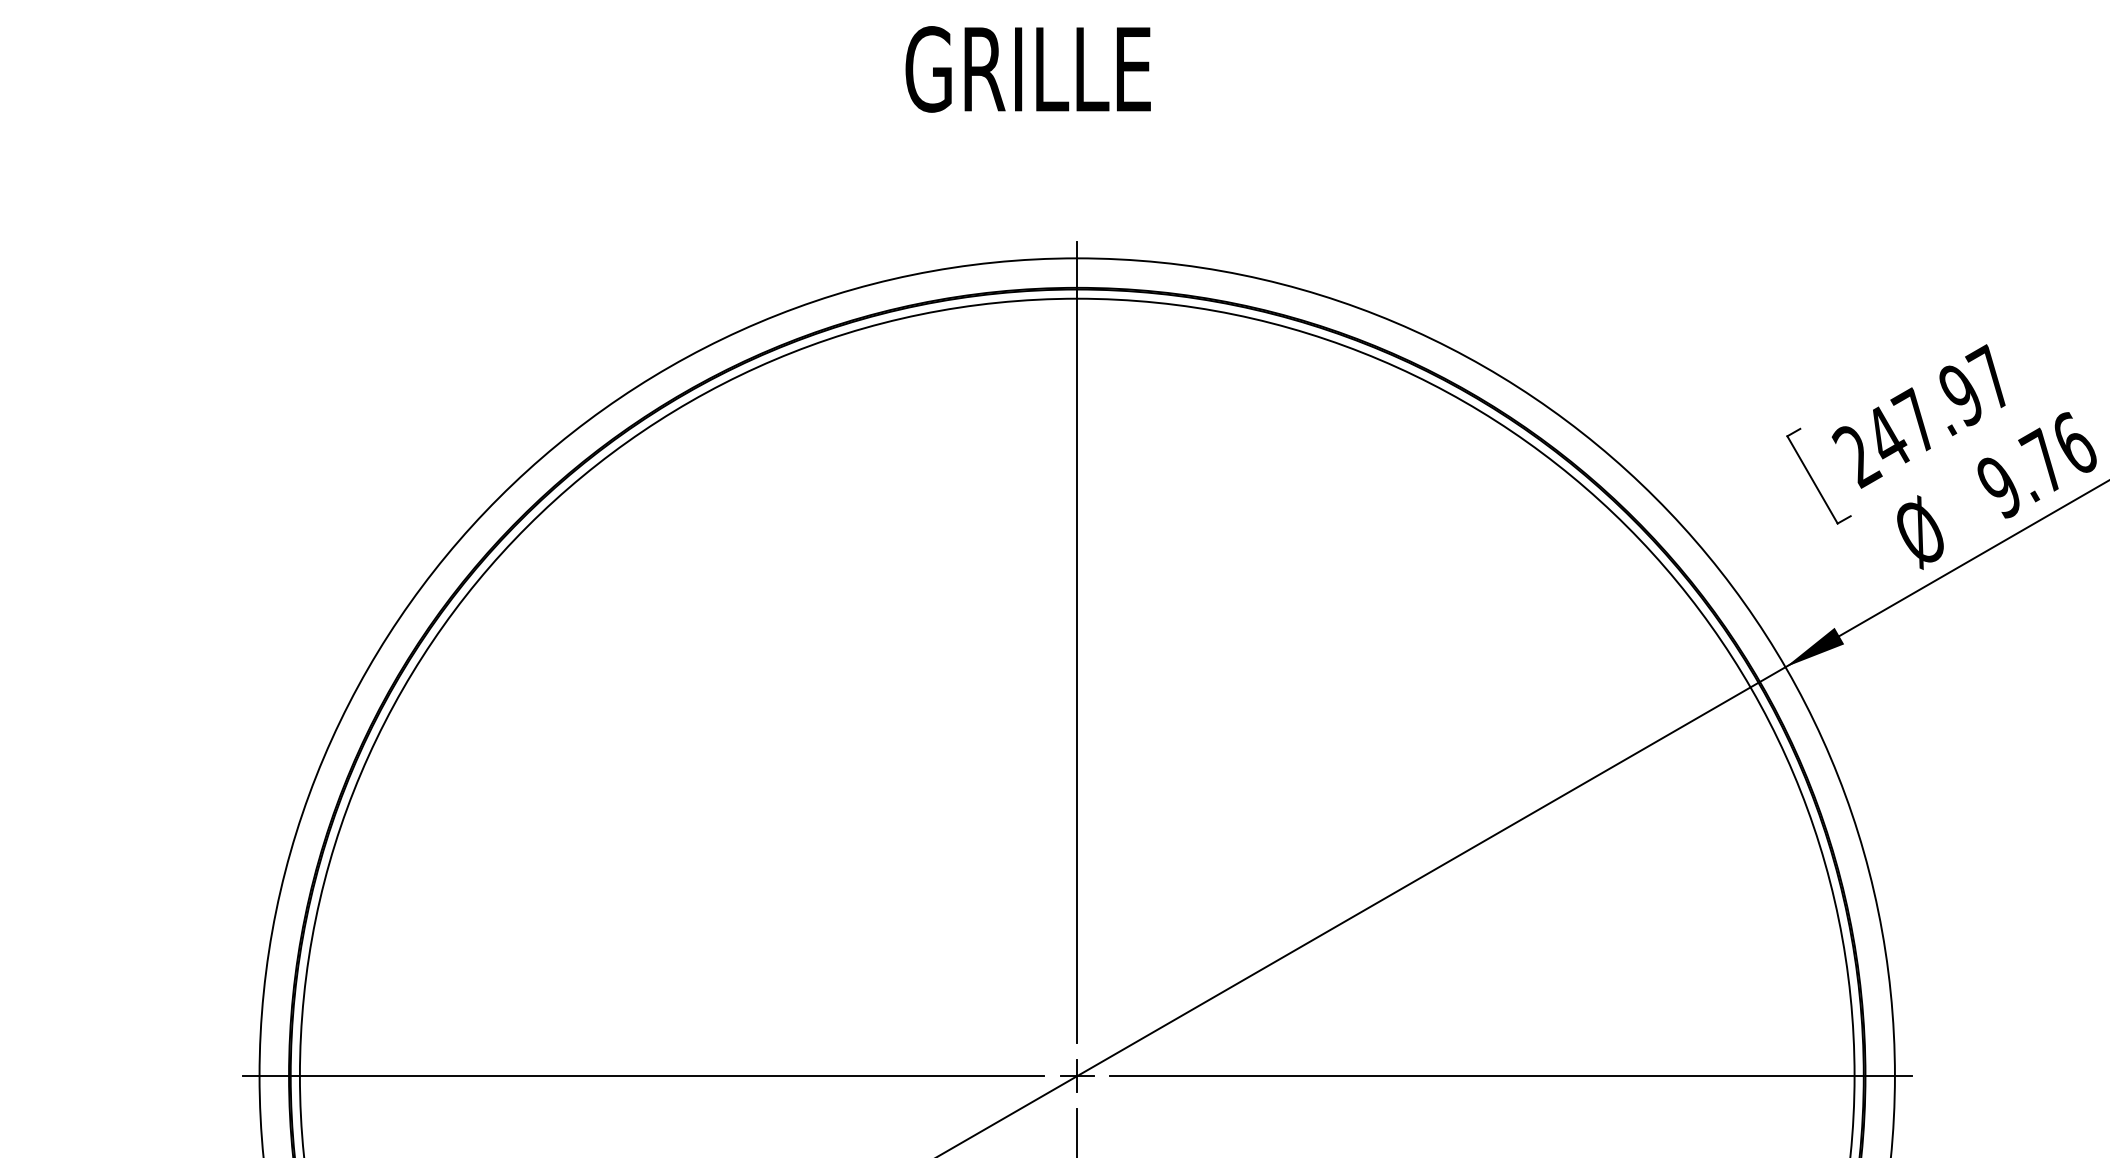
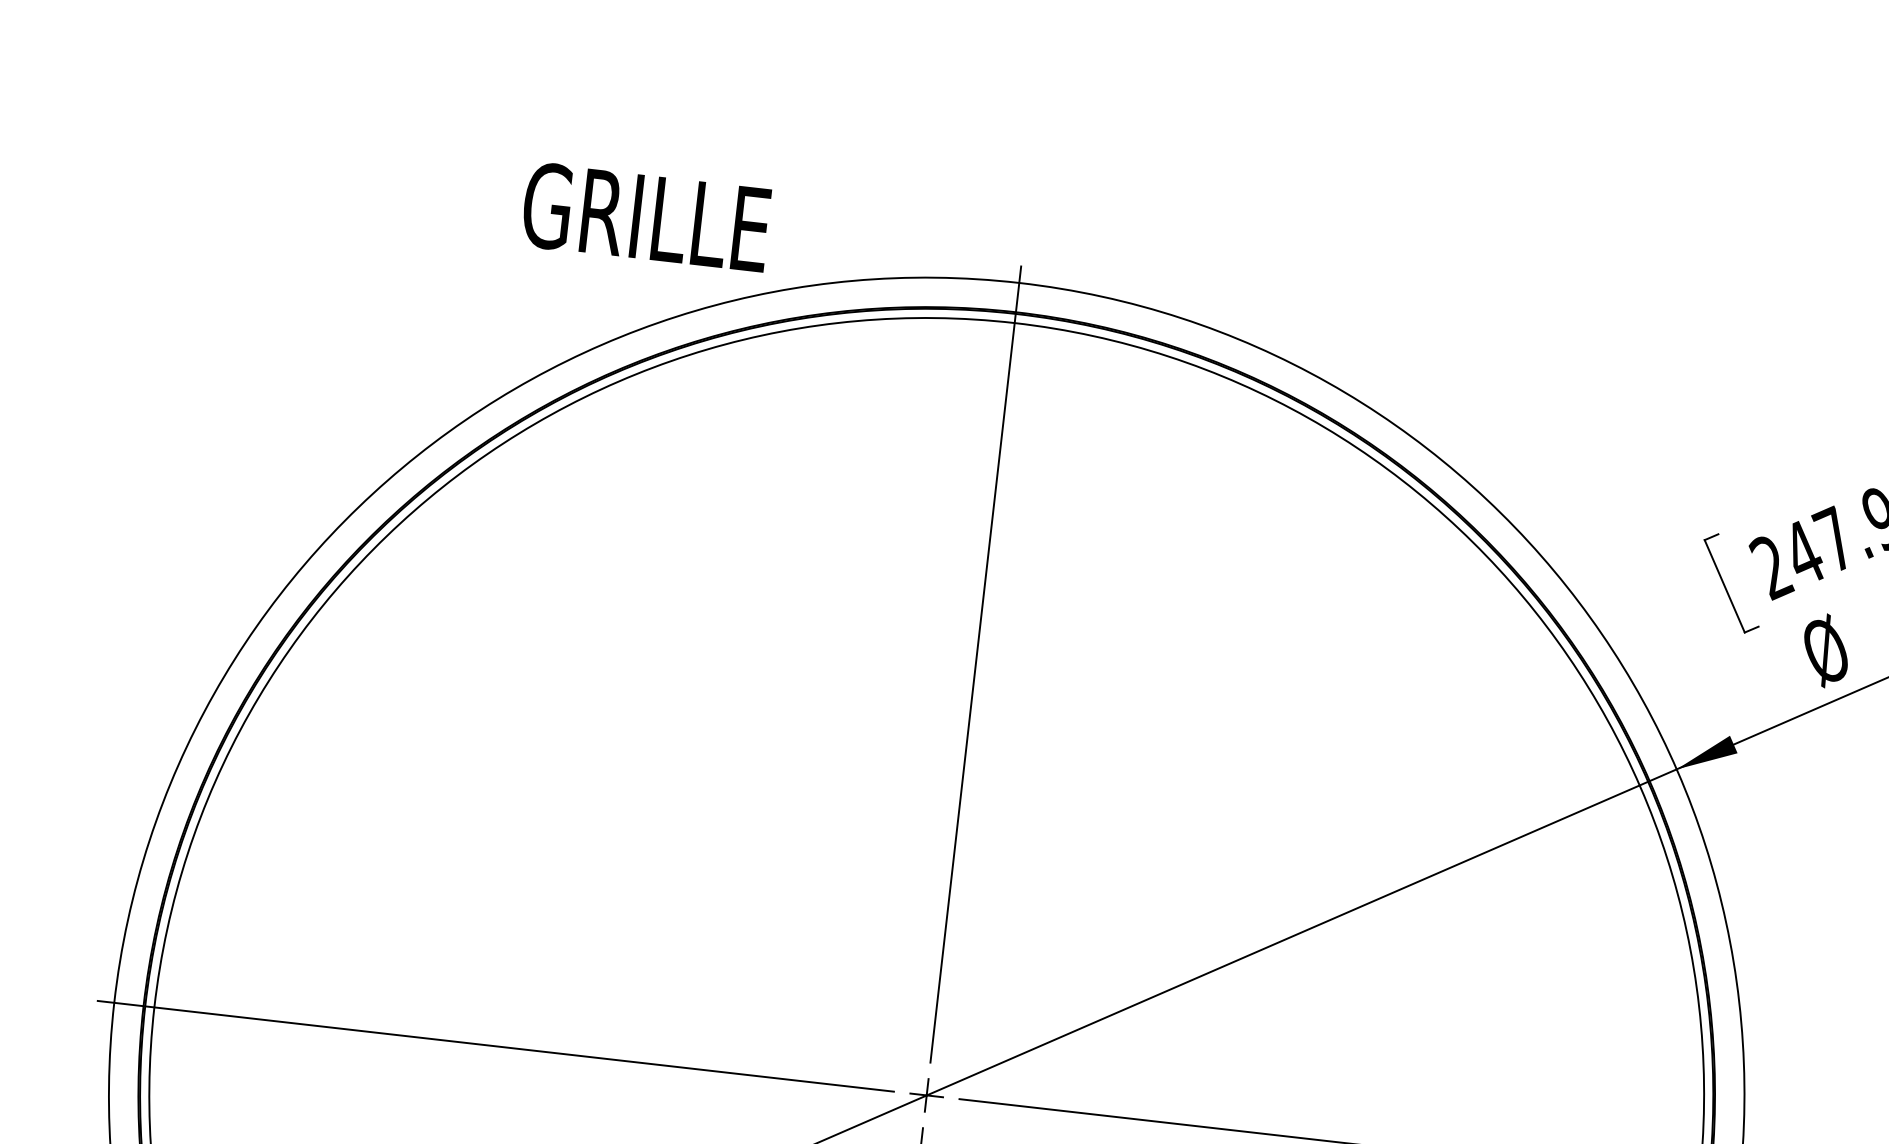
text: (1027, 69) -> (645, 217), moved

